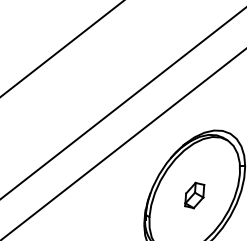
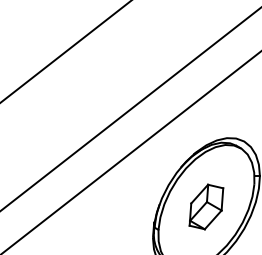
part: (194, 195) -> (206, 206), size x1.67

